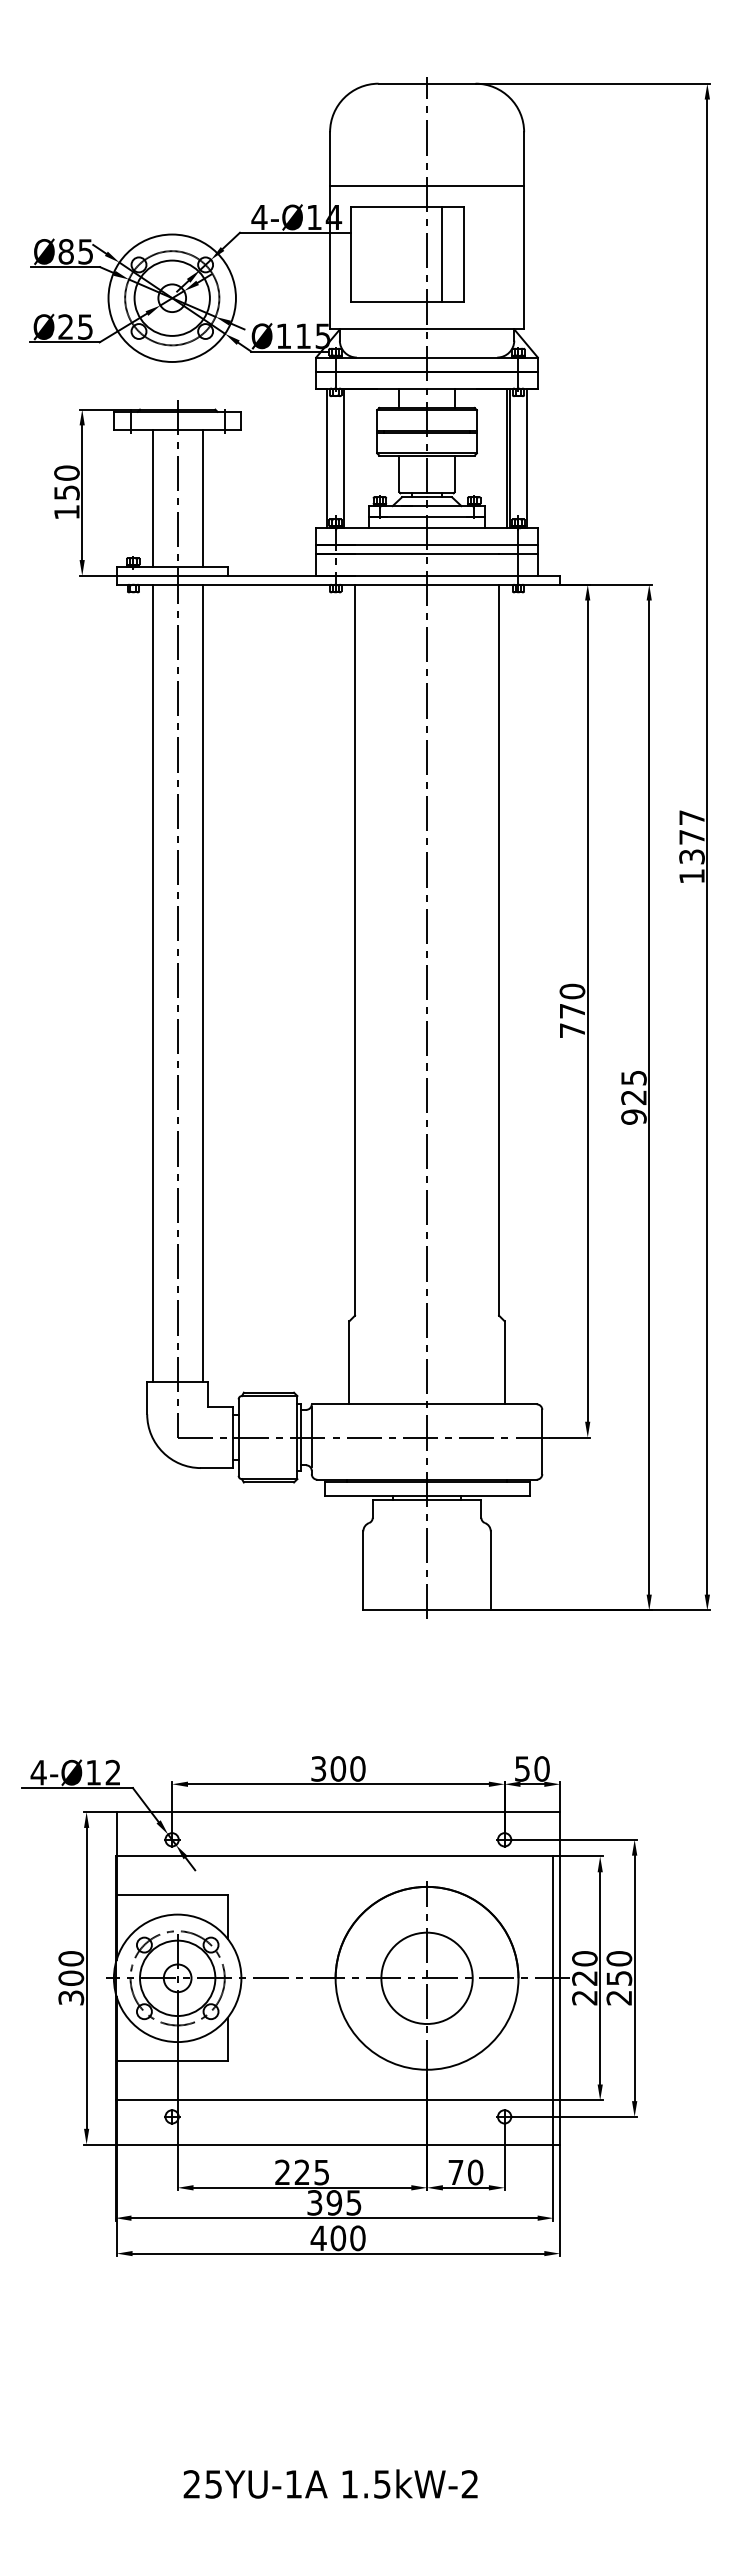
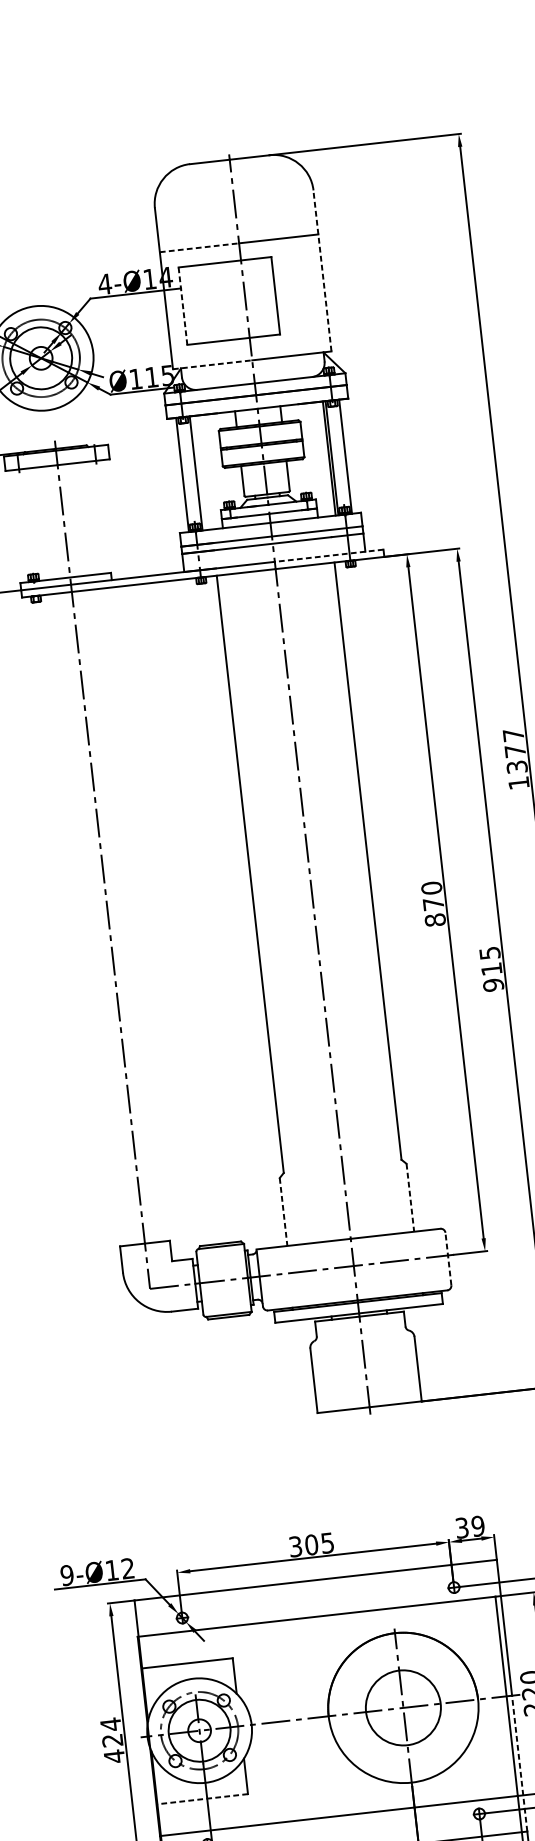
line: (379, 186) -> (200, 248), solid -> dashed
line: (524, 230) -> (322, 270), solid -> dashed
line: (350, 254) -> (182, 306), solid -> dashed
line: (442, 254) -> (258, 297), removed
line: (379, 329) -> (213, 364), solid -> dashed
line: (152, 498) -> (43, 523), removed
line: (202, 498) -> (84, 519), removed
line: (493, 575) -> (329, 555), solid -> dashed
line: (152, 983) -> (87, 920), removed
line: (202, 983) -> (128, 915), removed
text: (572, 1030) -> (435, 920), 770 -> 870
text: (633, 1097) -> (491, 969), 925 -> 915
line: (349, 1362) -> (283, 1211), solid -> dashed
line: (504, 1362) -> (410, 1197), solid -> dashed
line: (542, 1441) -> (448, 1258), solid -> dashed
text: (357, 1768) -> (327, 1542), 300 -> 305
text: (532, 1768) -> (470, 1526), 50 -> 39
text: (38, 1772) -> (67, 1575), 4- -> 9-
text: (71, 1978) -> (112, 1740), 300 -> 424
line: (560, 2060) -> (519, 1762), solid -> dashed
line: (171, 2061) -> (202, 1799), solid -> dashed

